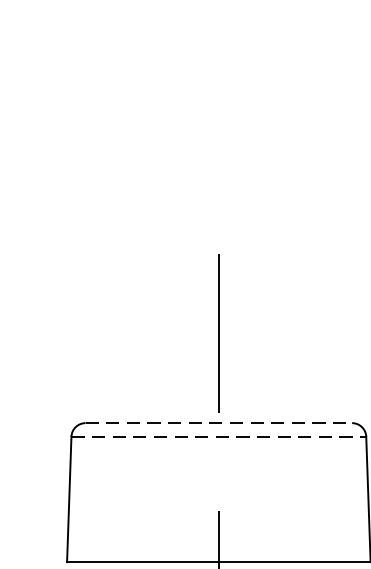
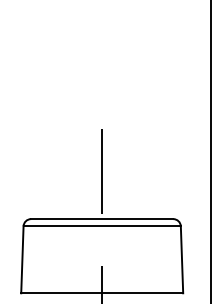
line: (219, 423) -> (102, 219), dashed -> solid
line: (219, 436) -> (102, 226), dashed -> solid

